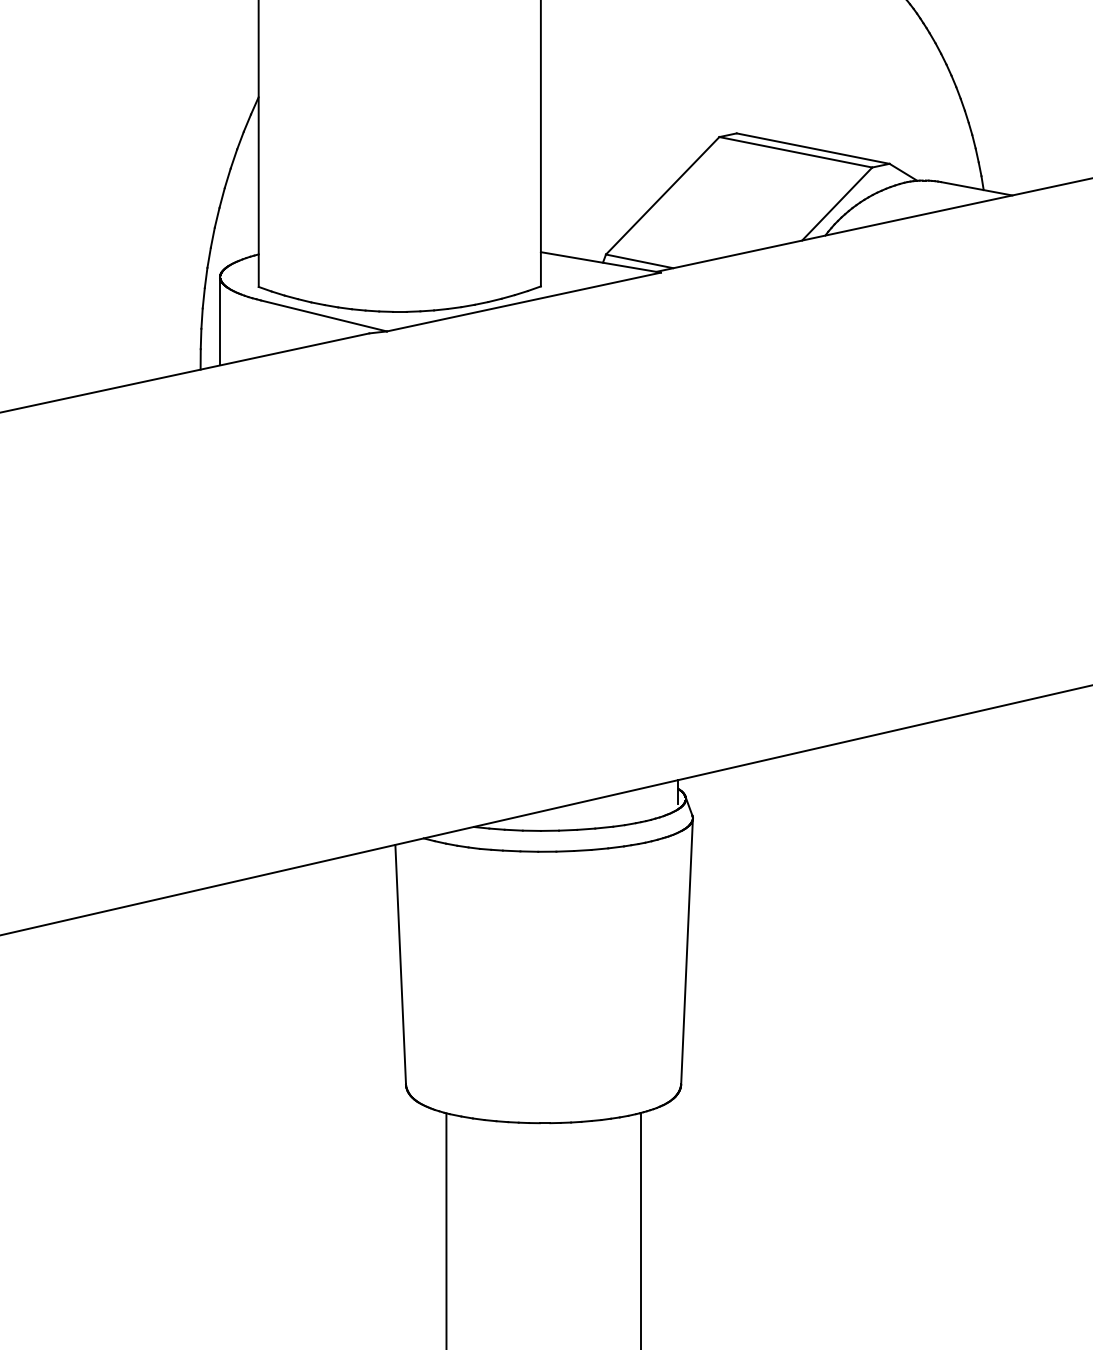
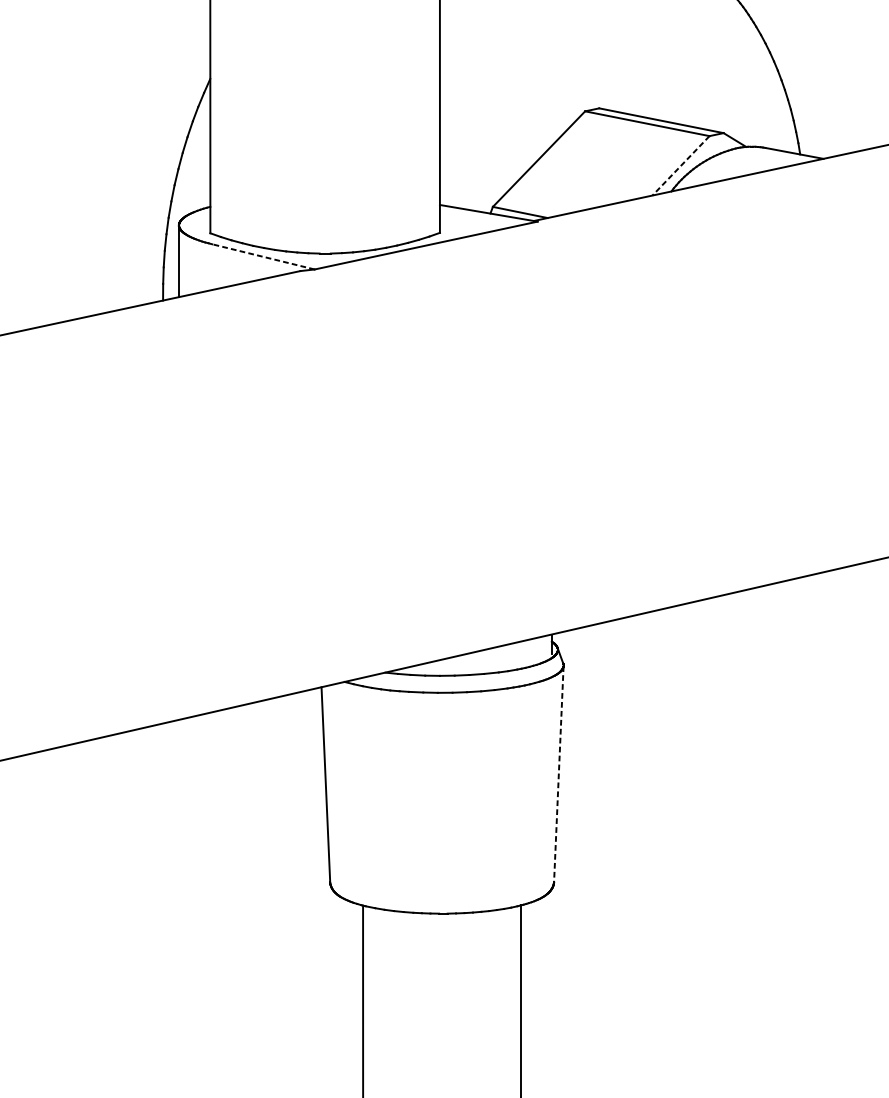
line: (837, 204) -> (681, 166), solid -> dashed
line: (323, 315) -> (263, 256), solid -> dashed
line: (687, 951) -> (559, 773), solid -> dashed

